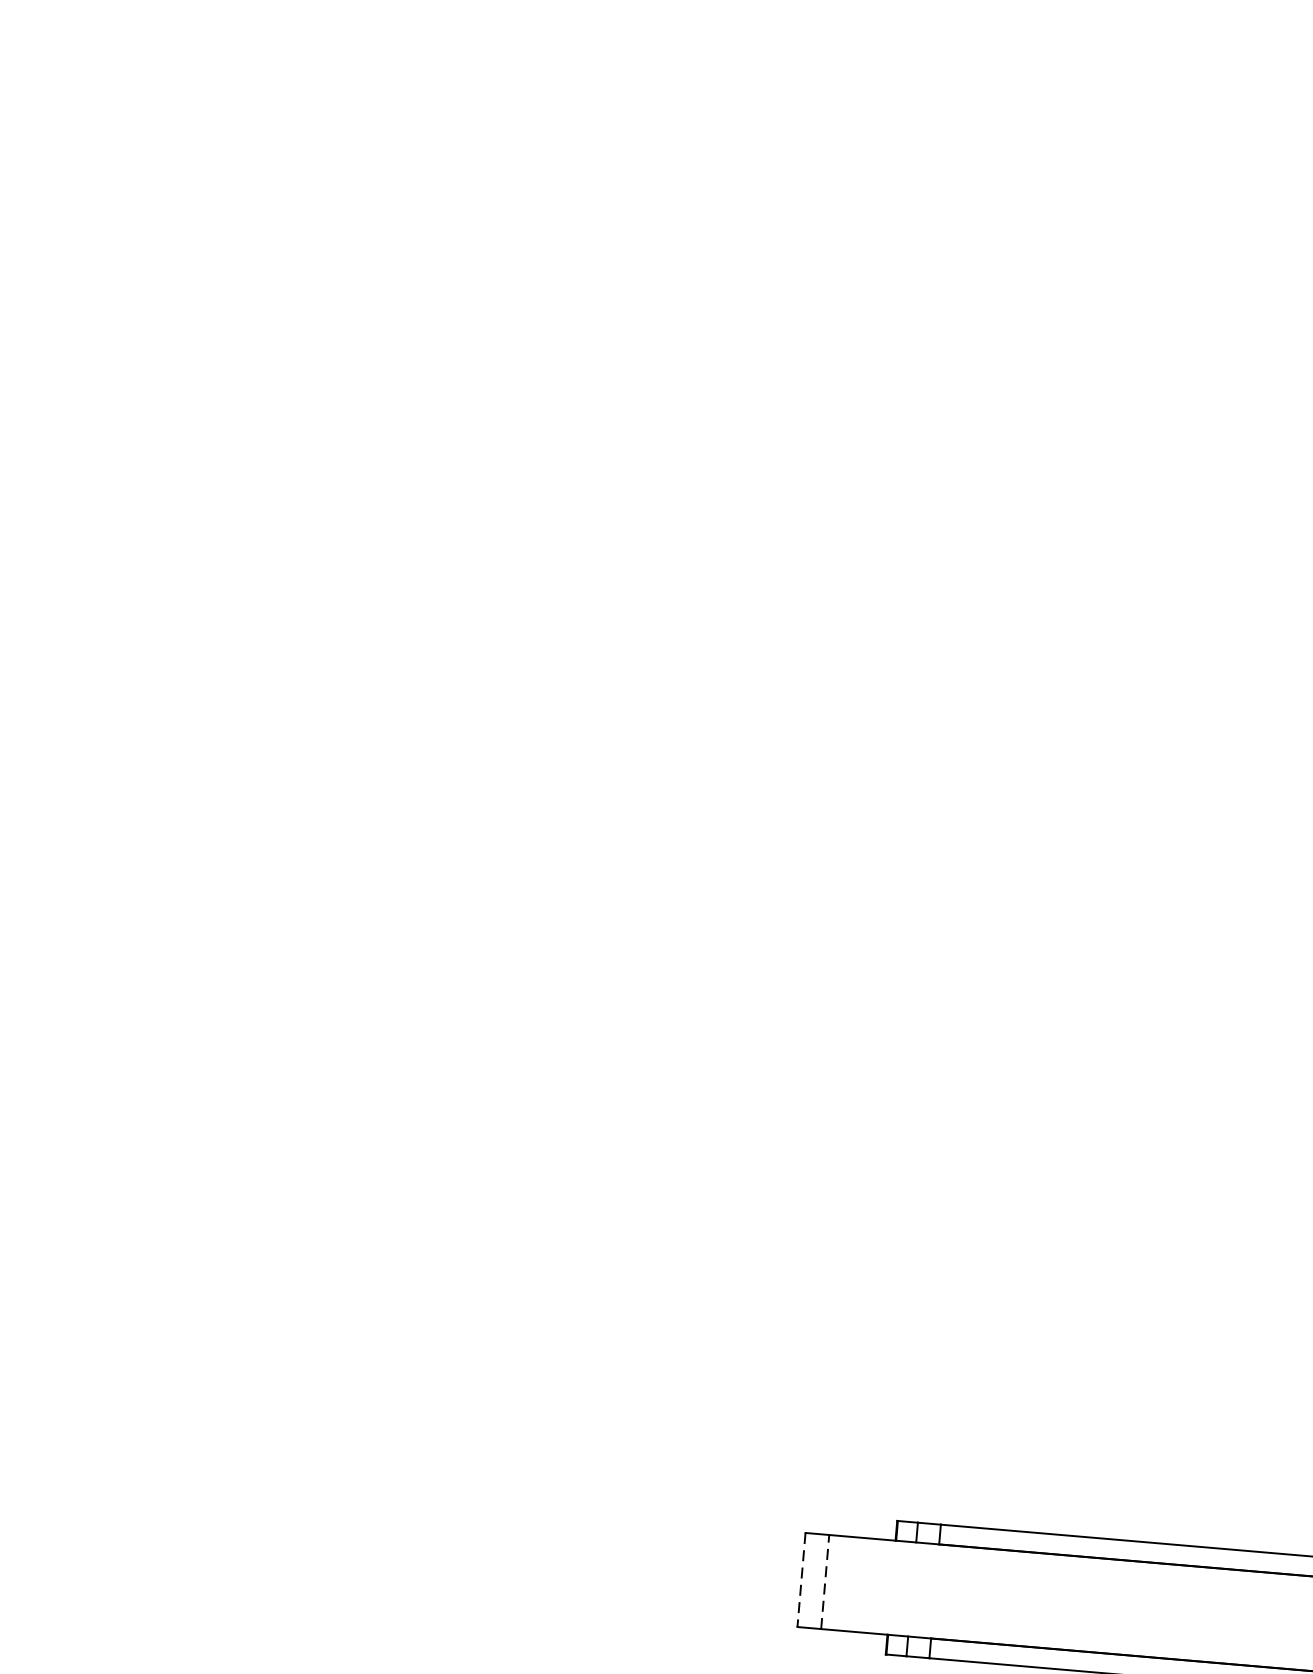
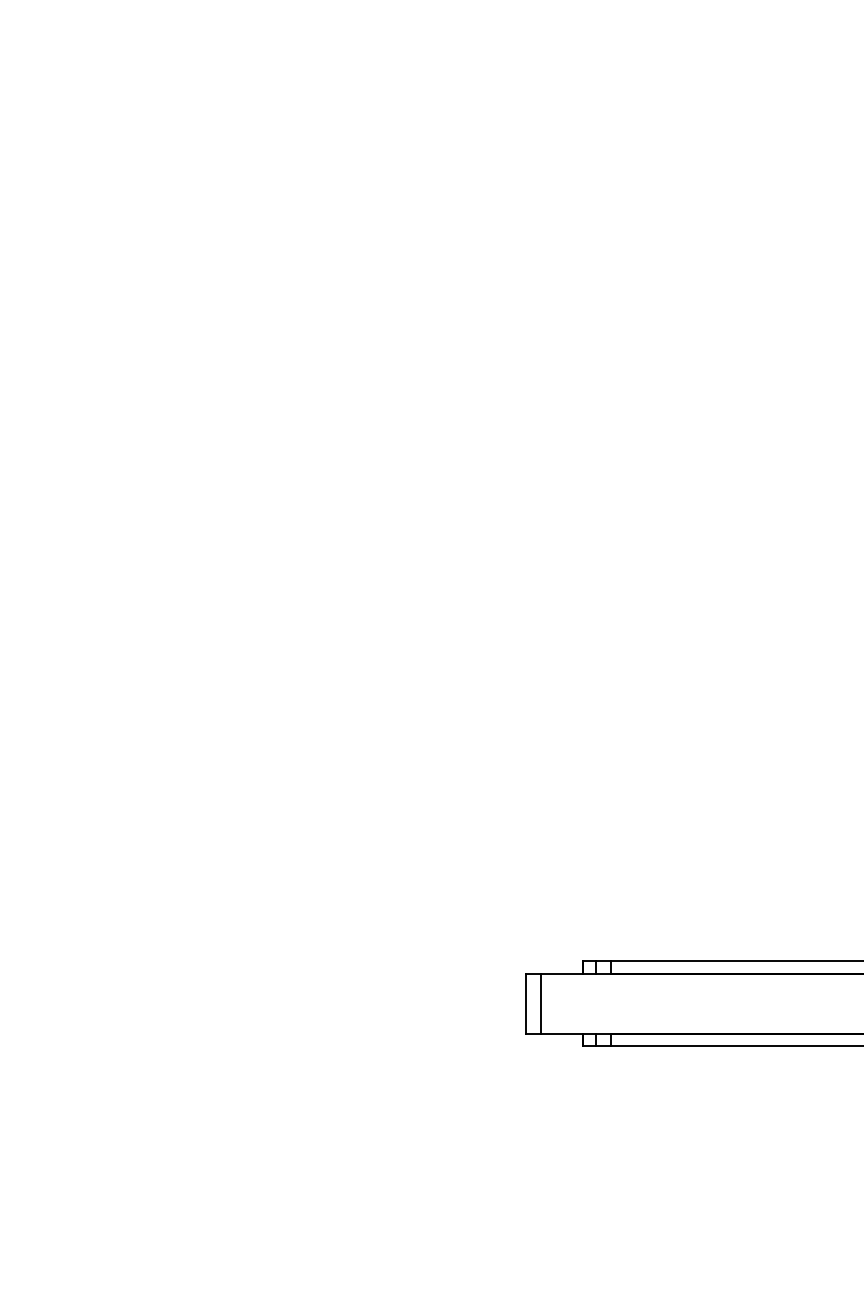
line: (801, 1579) -> (525, 1003), dashed -> solid
line: (824, 1581) -> (540, 1003), dashed -> solid

